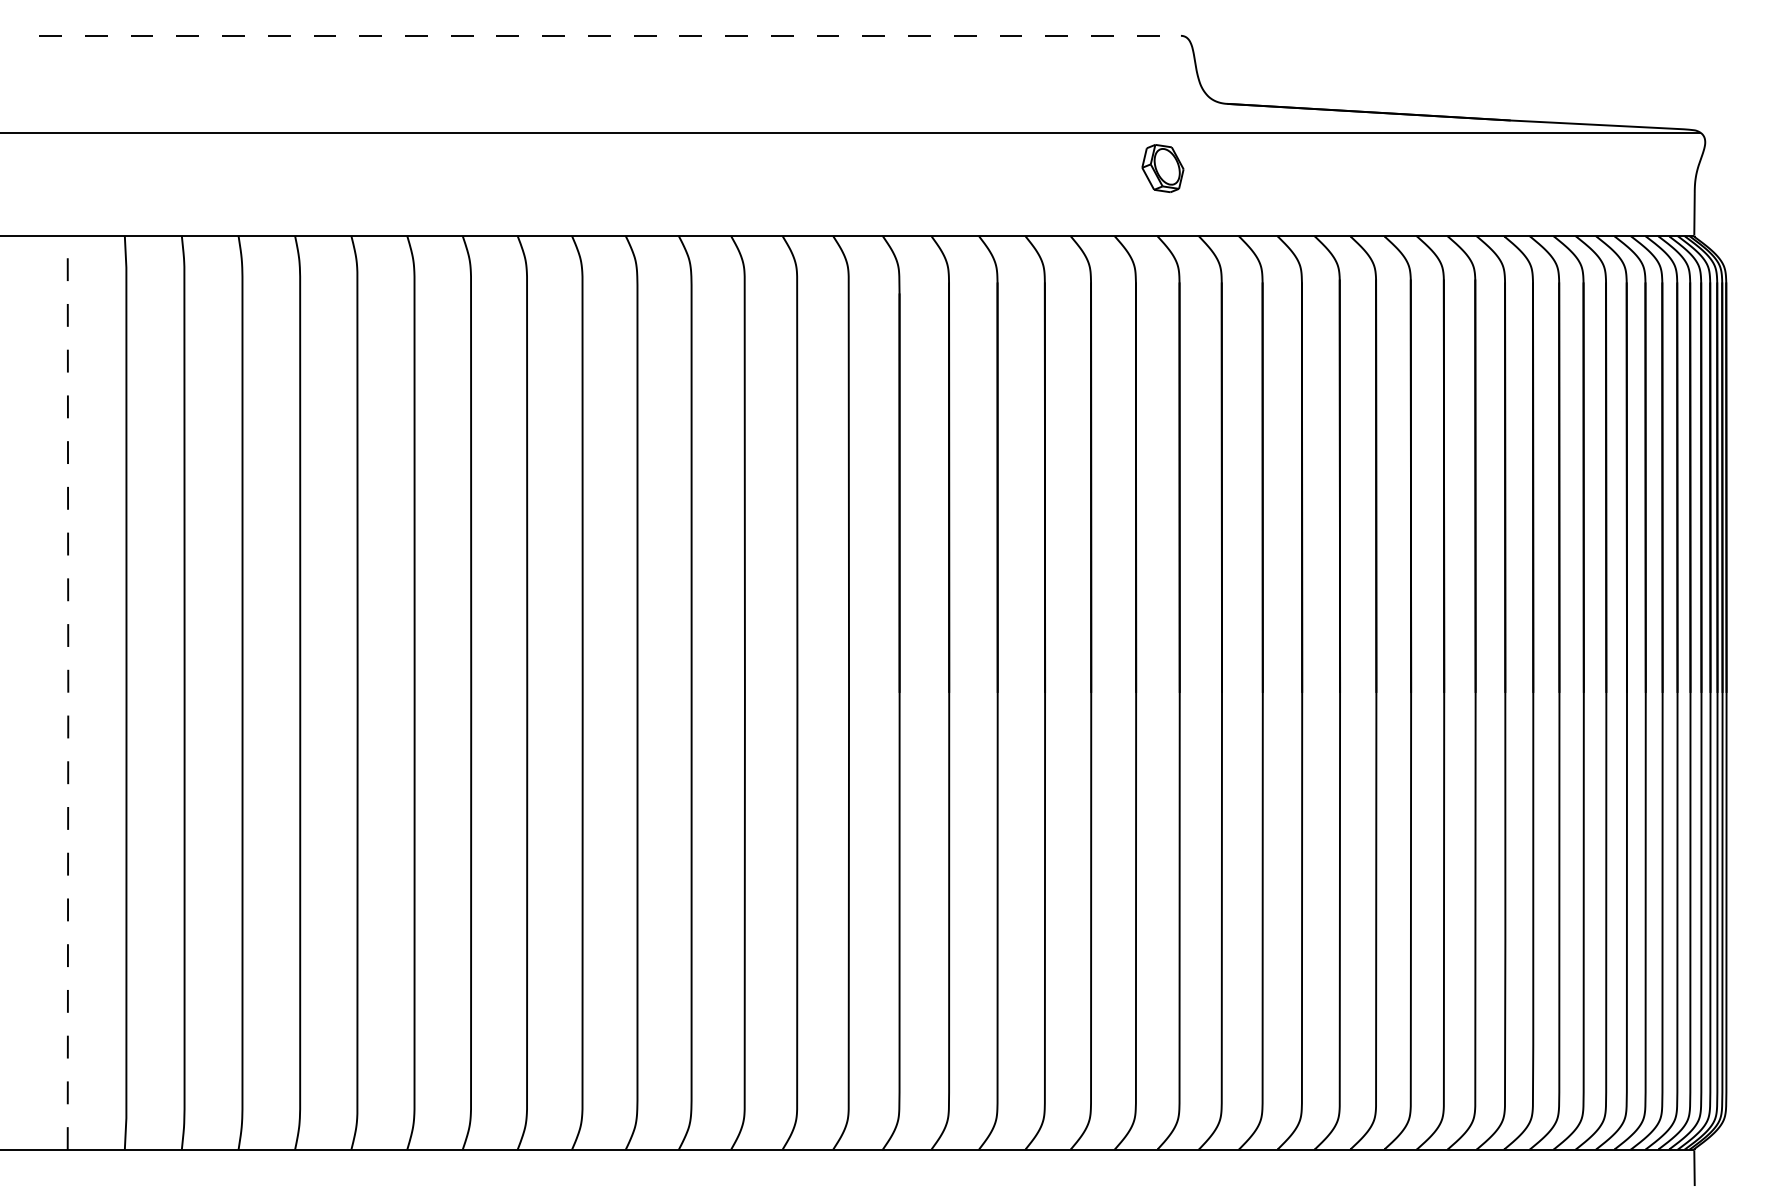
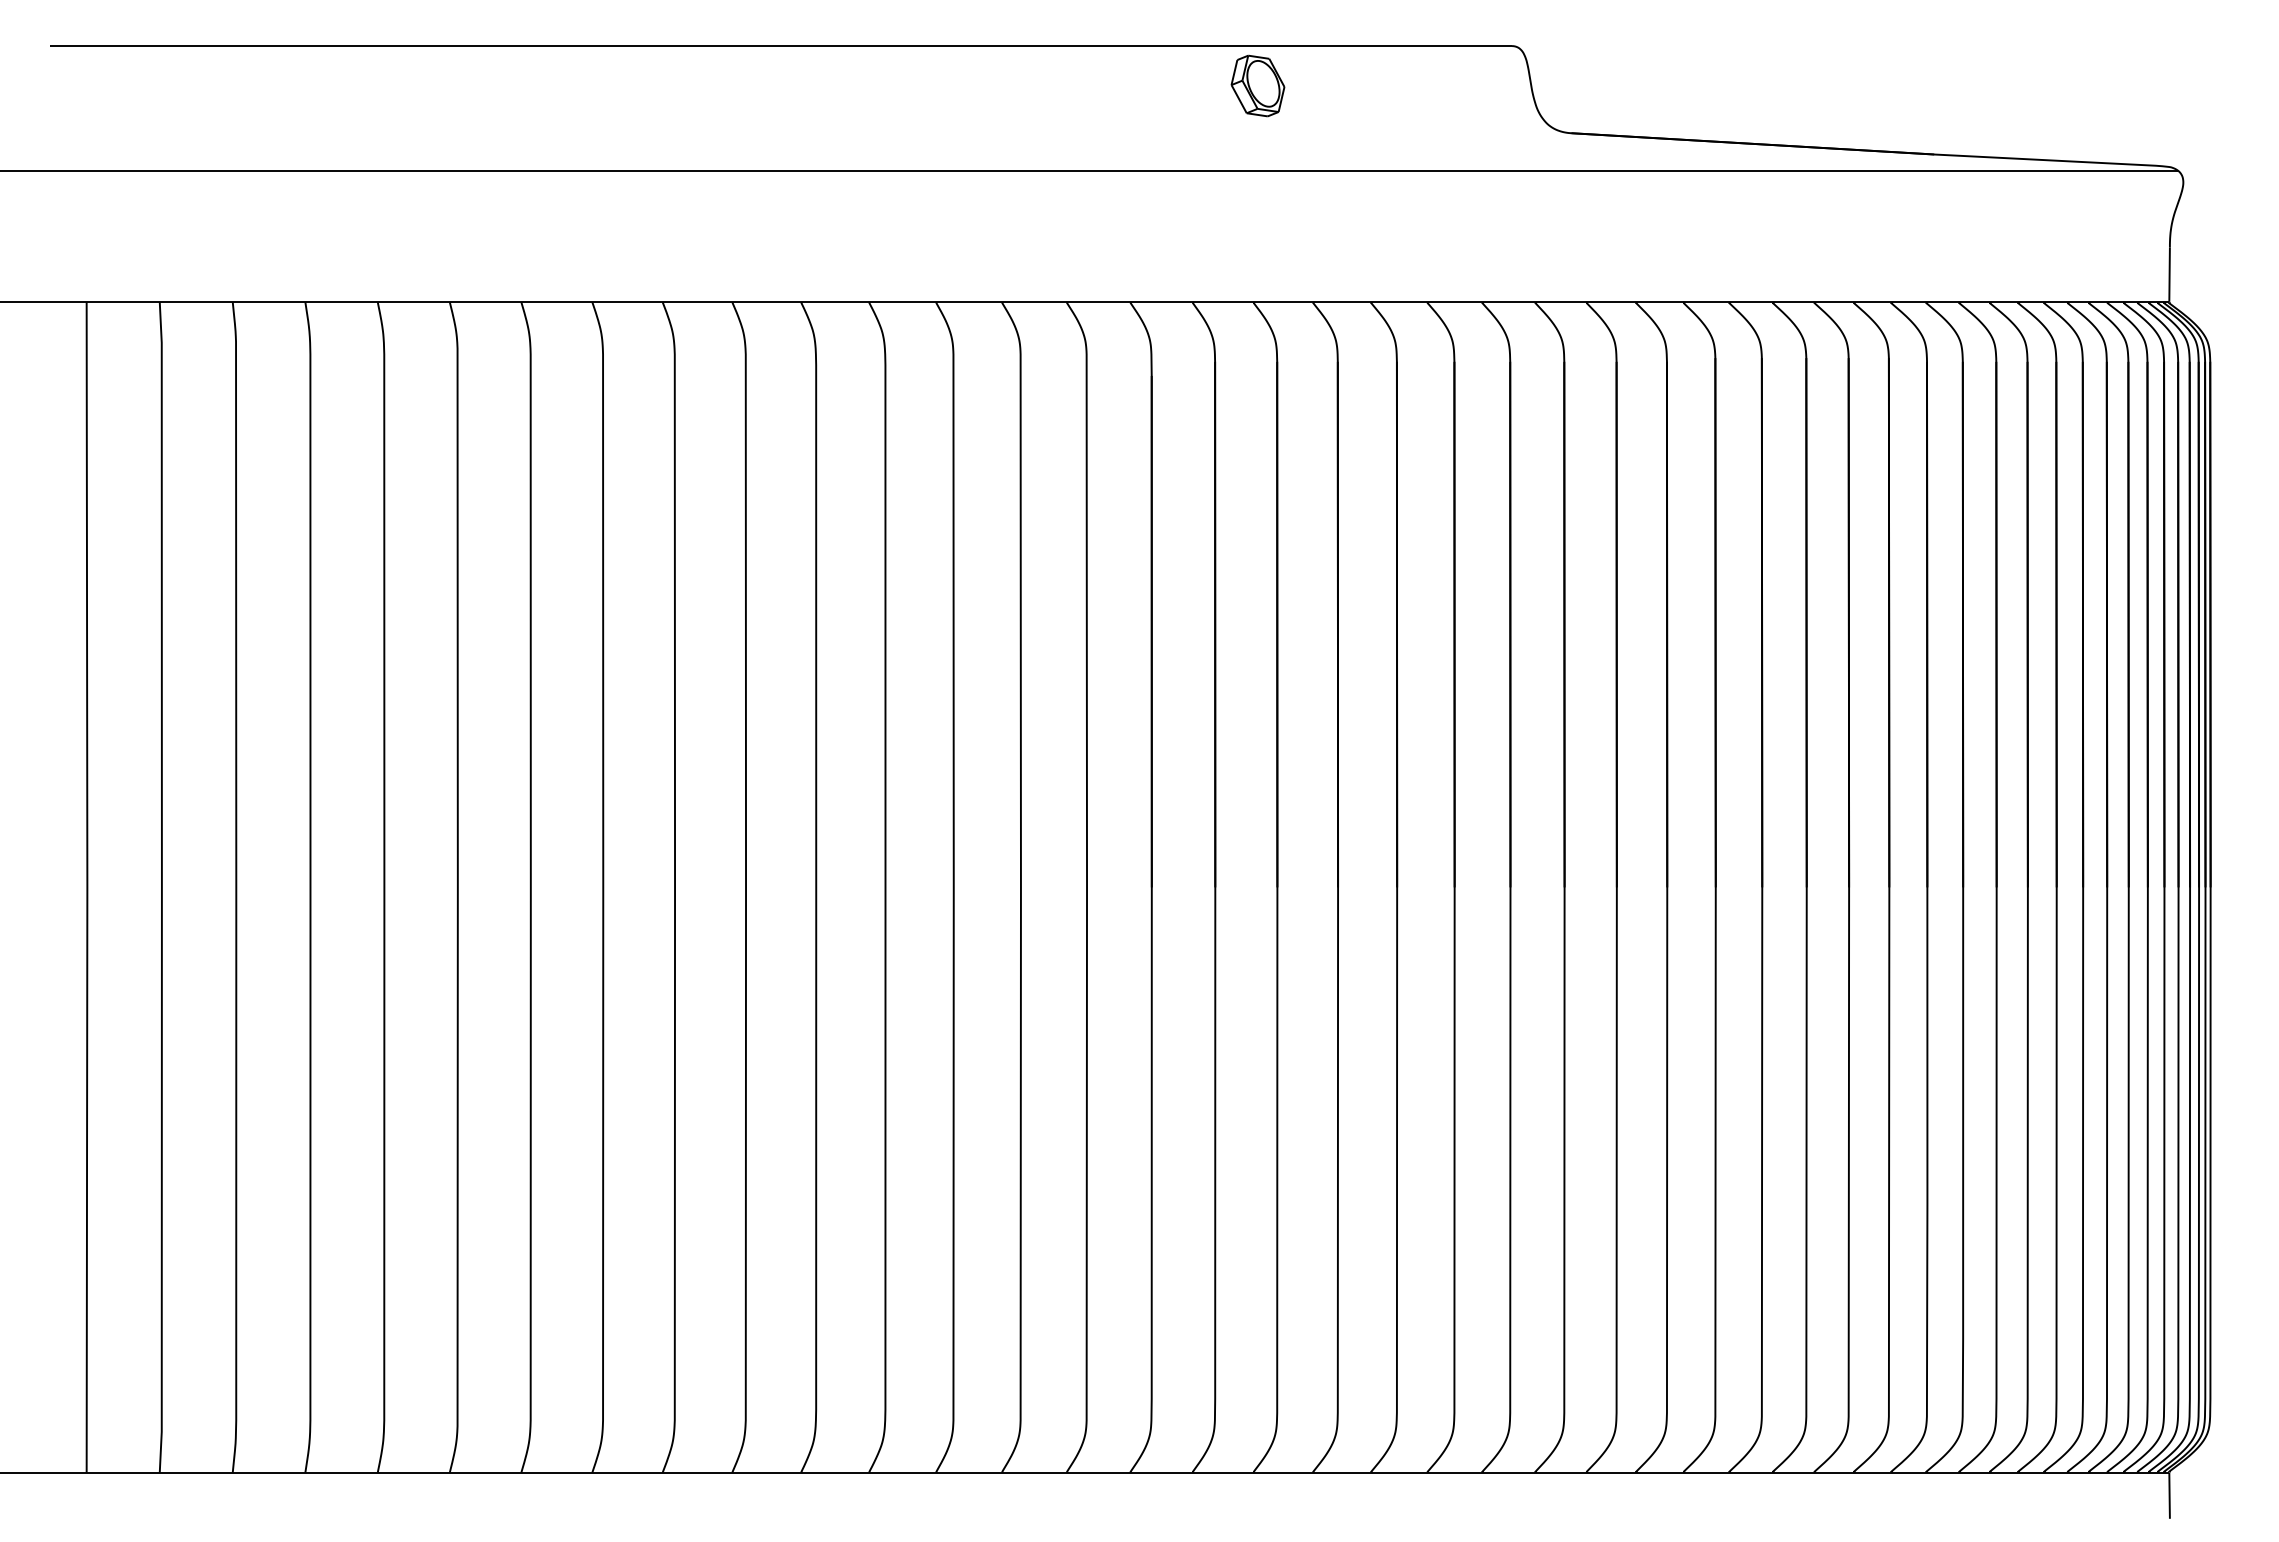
line: (610, 36) -> (781, 46), dashed -> solid
part: (1162, 168) -> (1257, 85), moved
line: (68, 692) -> (87, 887), dashed -> solid

